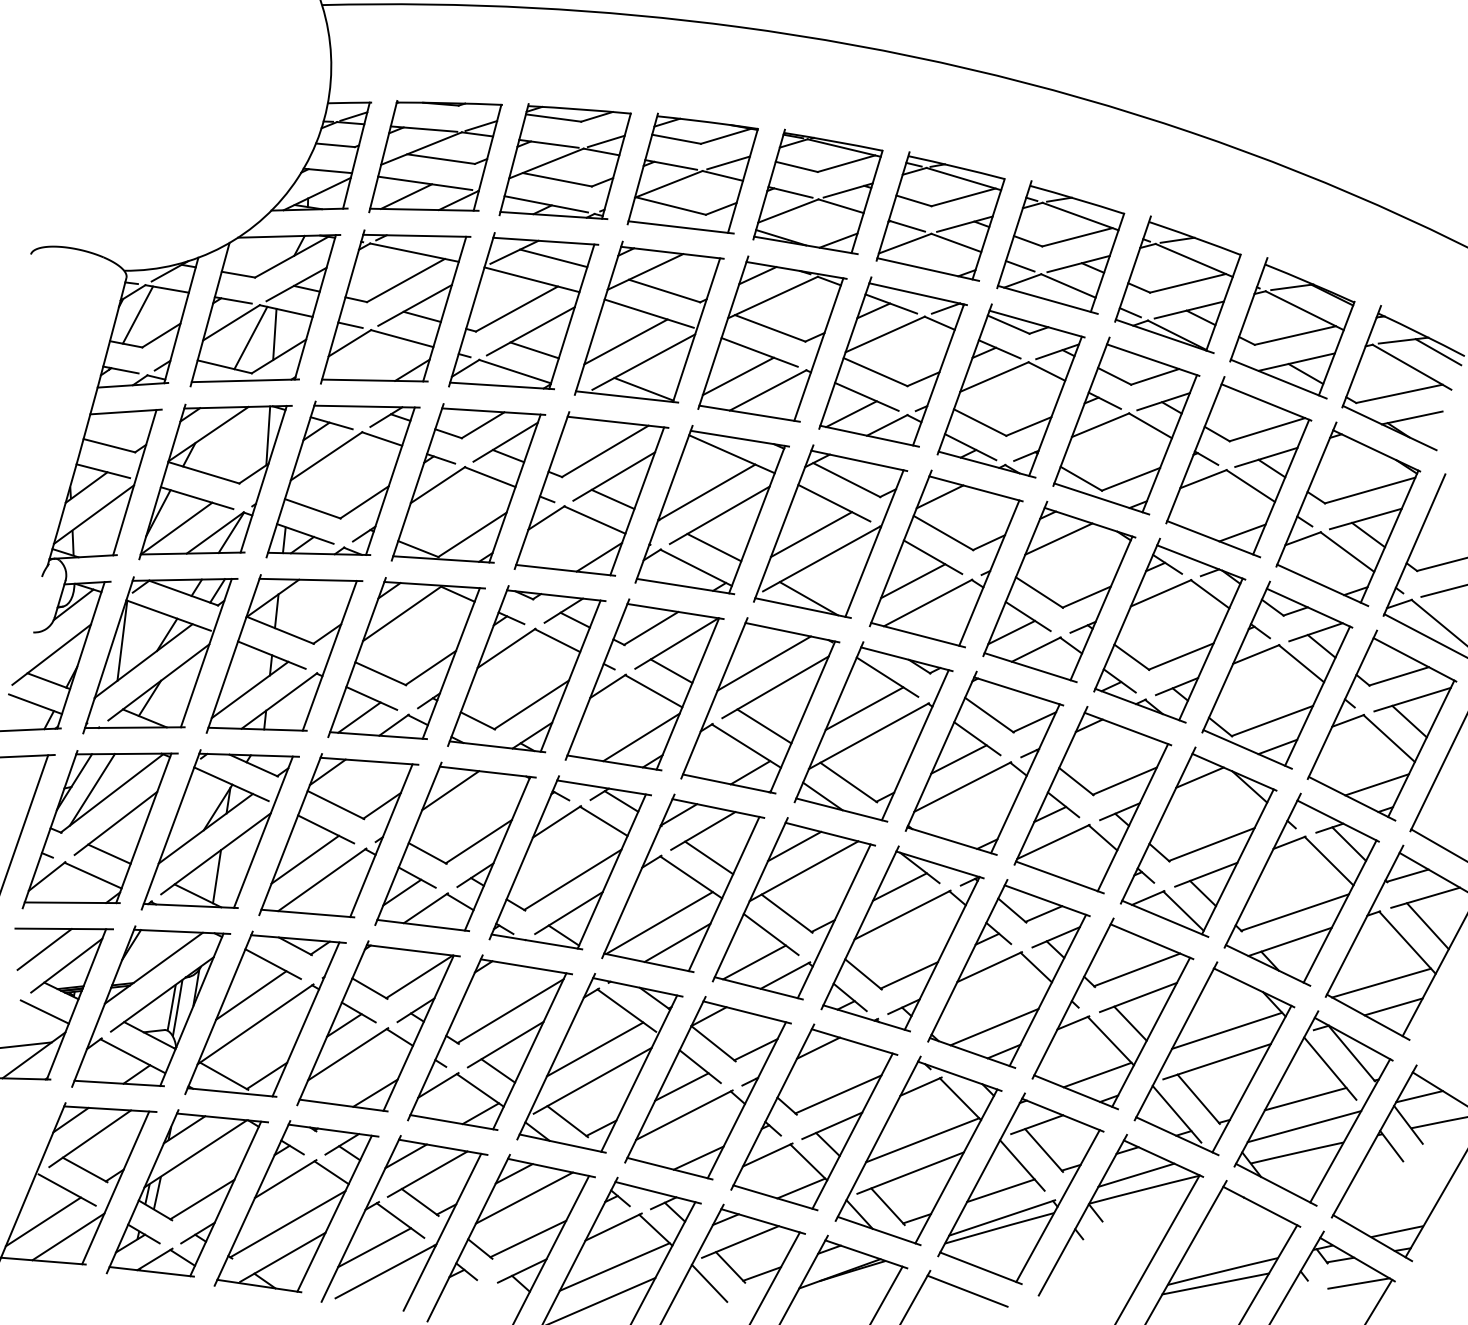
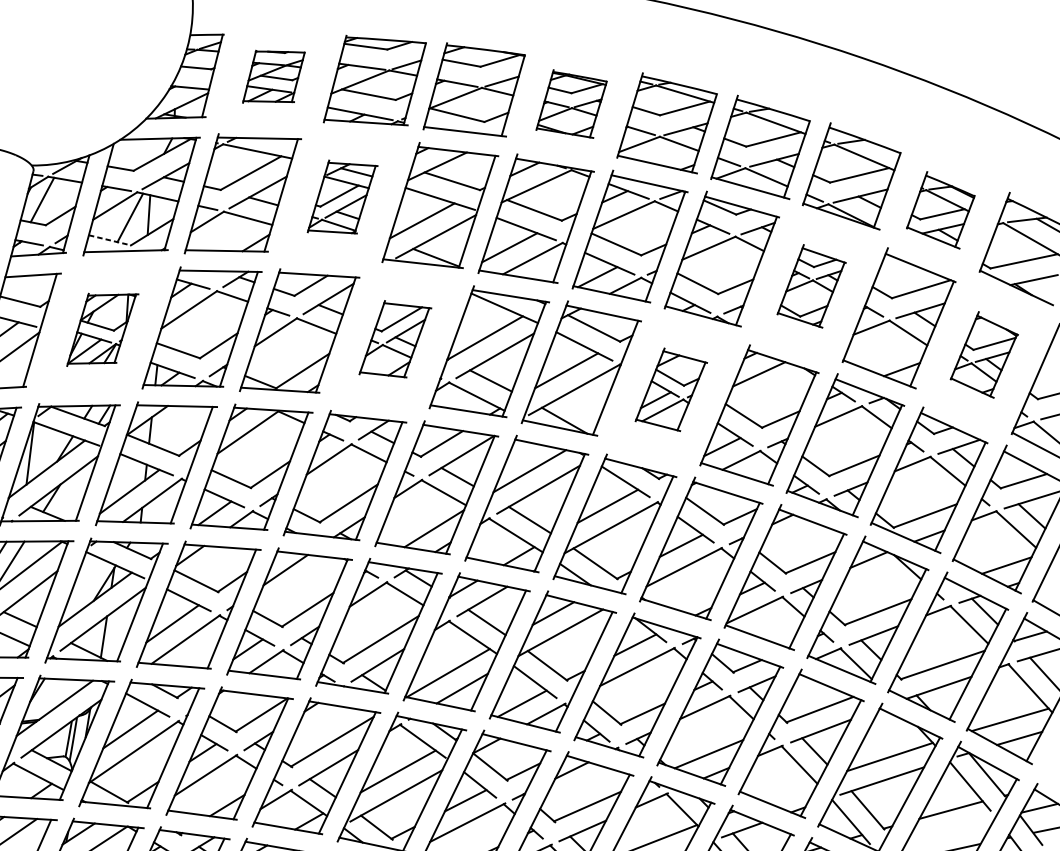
part: (435, 156) -> (273, 76), size x0.6
part: (817, 191) -> (571, 103), size x0.7
part: (523, 311) -> (342, 197), size x0.6
part: (1292, 328) -> (940, 210), size x0.7
line: (224, 366) -> (109, 240), solid -> dashed
part: (1126, 425) -> (811, 285), size x0.6
part: (215, 481) -> (102, 329), size x0.6
part: (591, 493) -> (395, 338), size x0.6
part: (1348, 513) -> (984, 354), size x0.6
part: (945, 558) -> (670, 389), size x0.6
line: (1097, 1074) -> (789, 791), removed
line: (1304, 1126) -> (950, 831), removed

